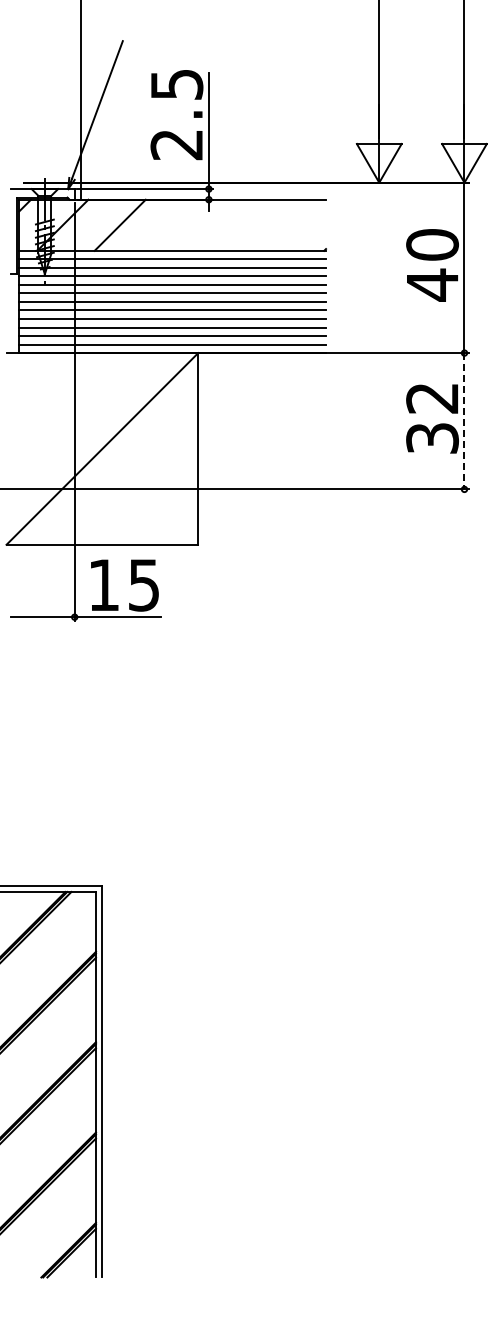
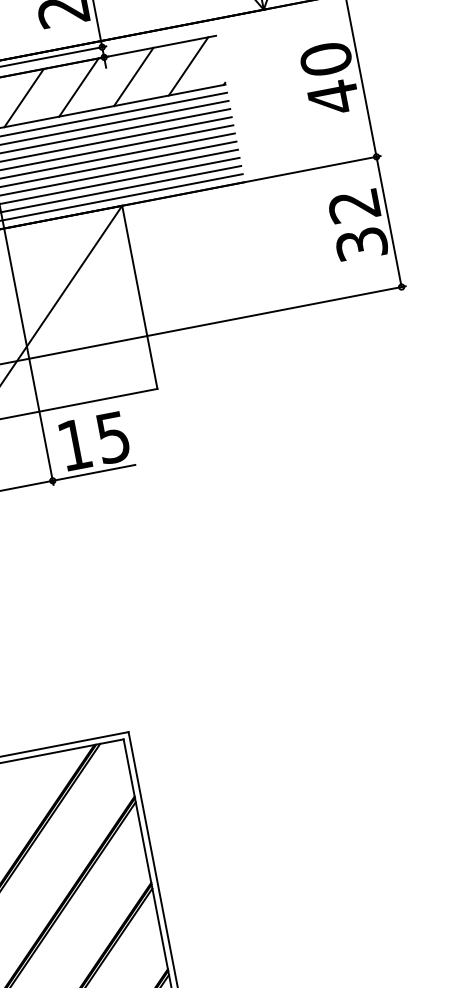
line: (177, 224) -> (78, 86), added
line: (234, 224) -> (133, 76), added
line: (291, 224) -> (187, 65), added
line: (464, 421) -> (389, 222), dashed -> solid

